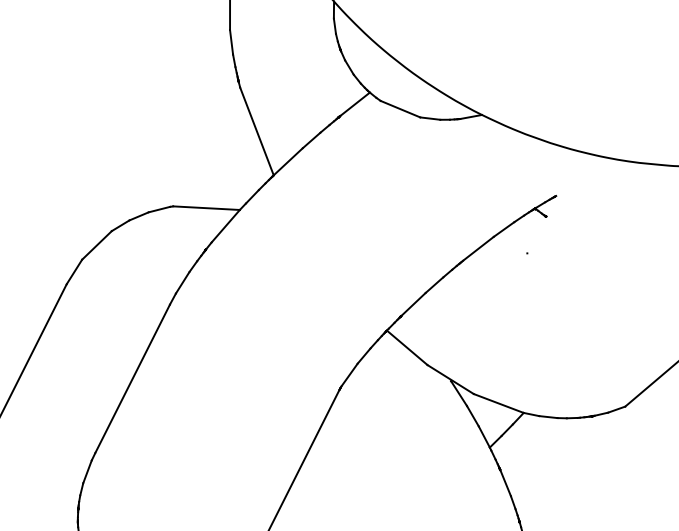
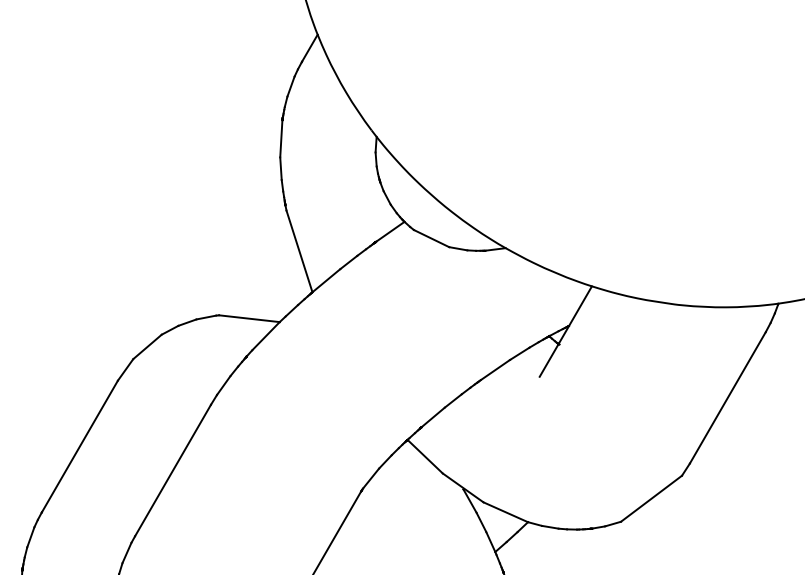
line: (552, 202) -> (565, 331), added

